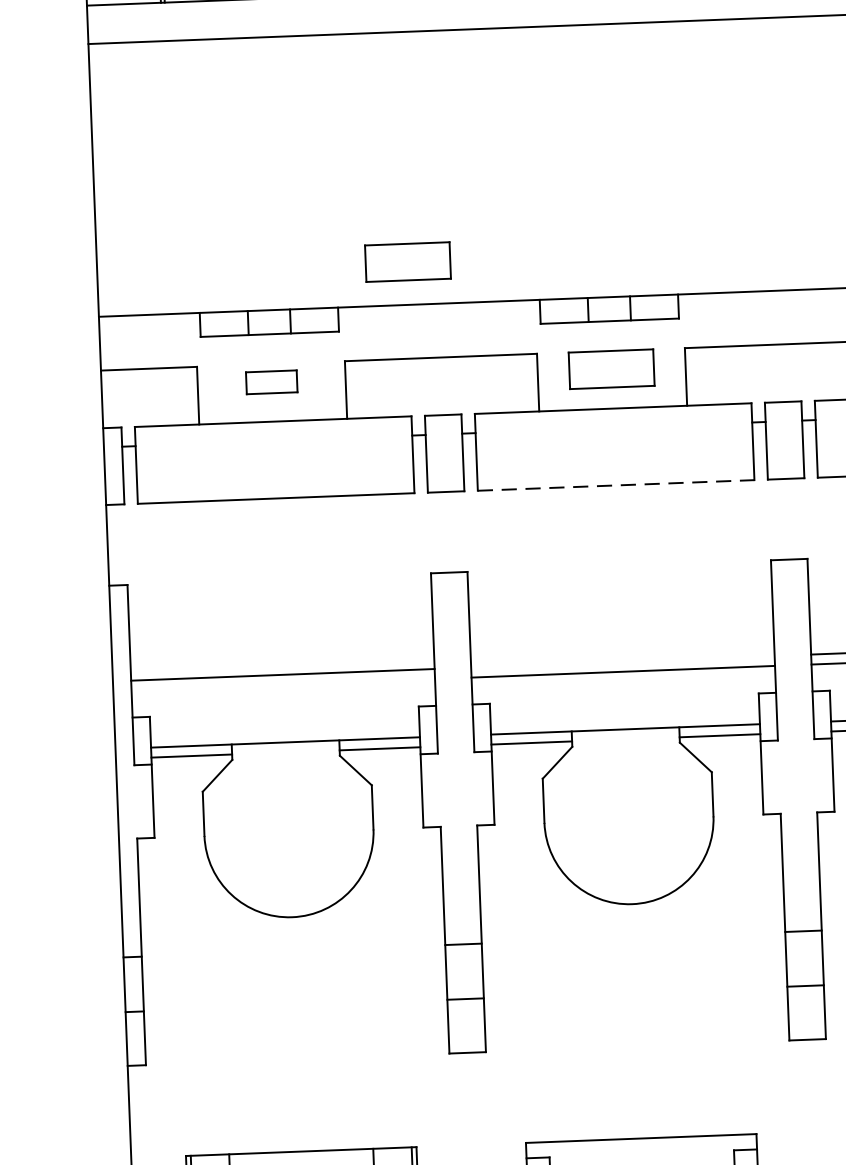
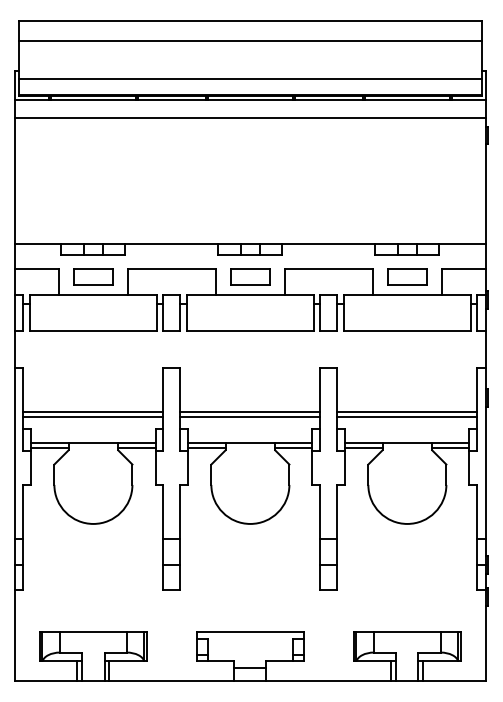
part: (408, 261) -> (158, 223), removed
part: (271, 381) -> (93, 276), size x1.67
line: (616, 485) -> (250, 330), dashed -> solid
line: (623, 662) -> (250, 412), added
line: (283, 684) -> (93, 416), added

